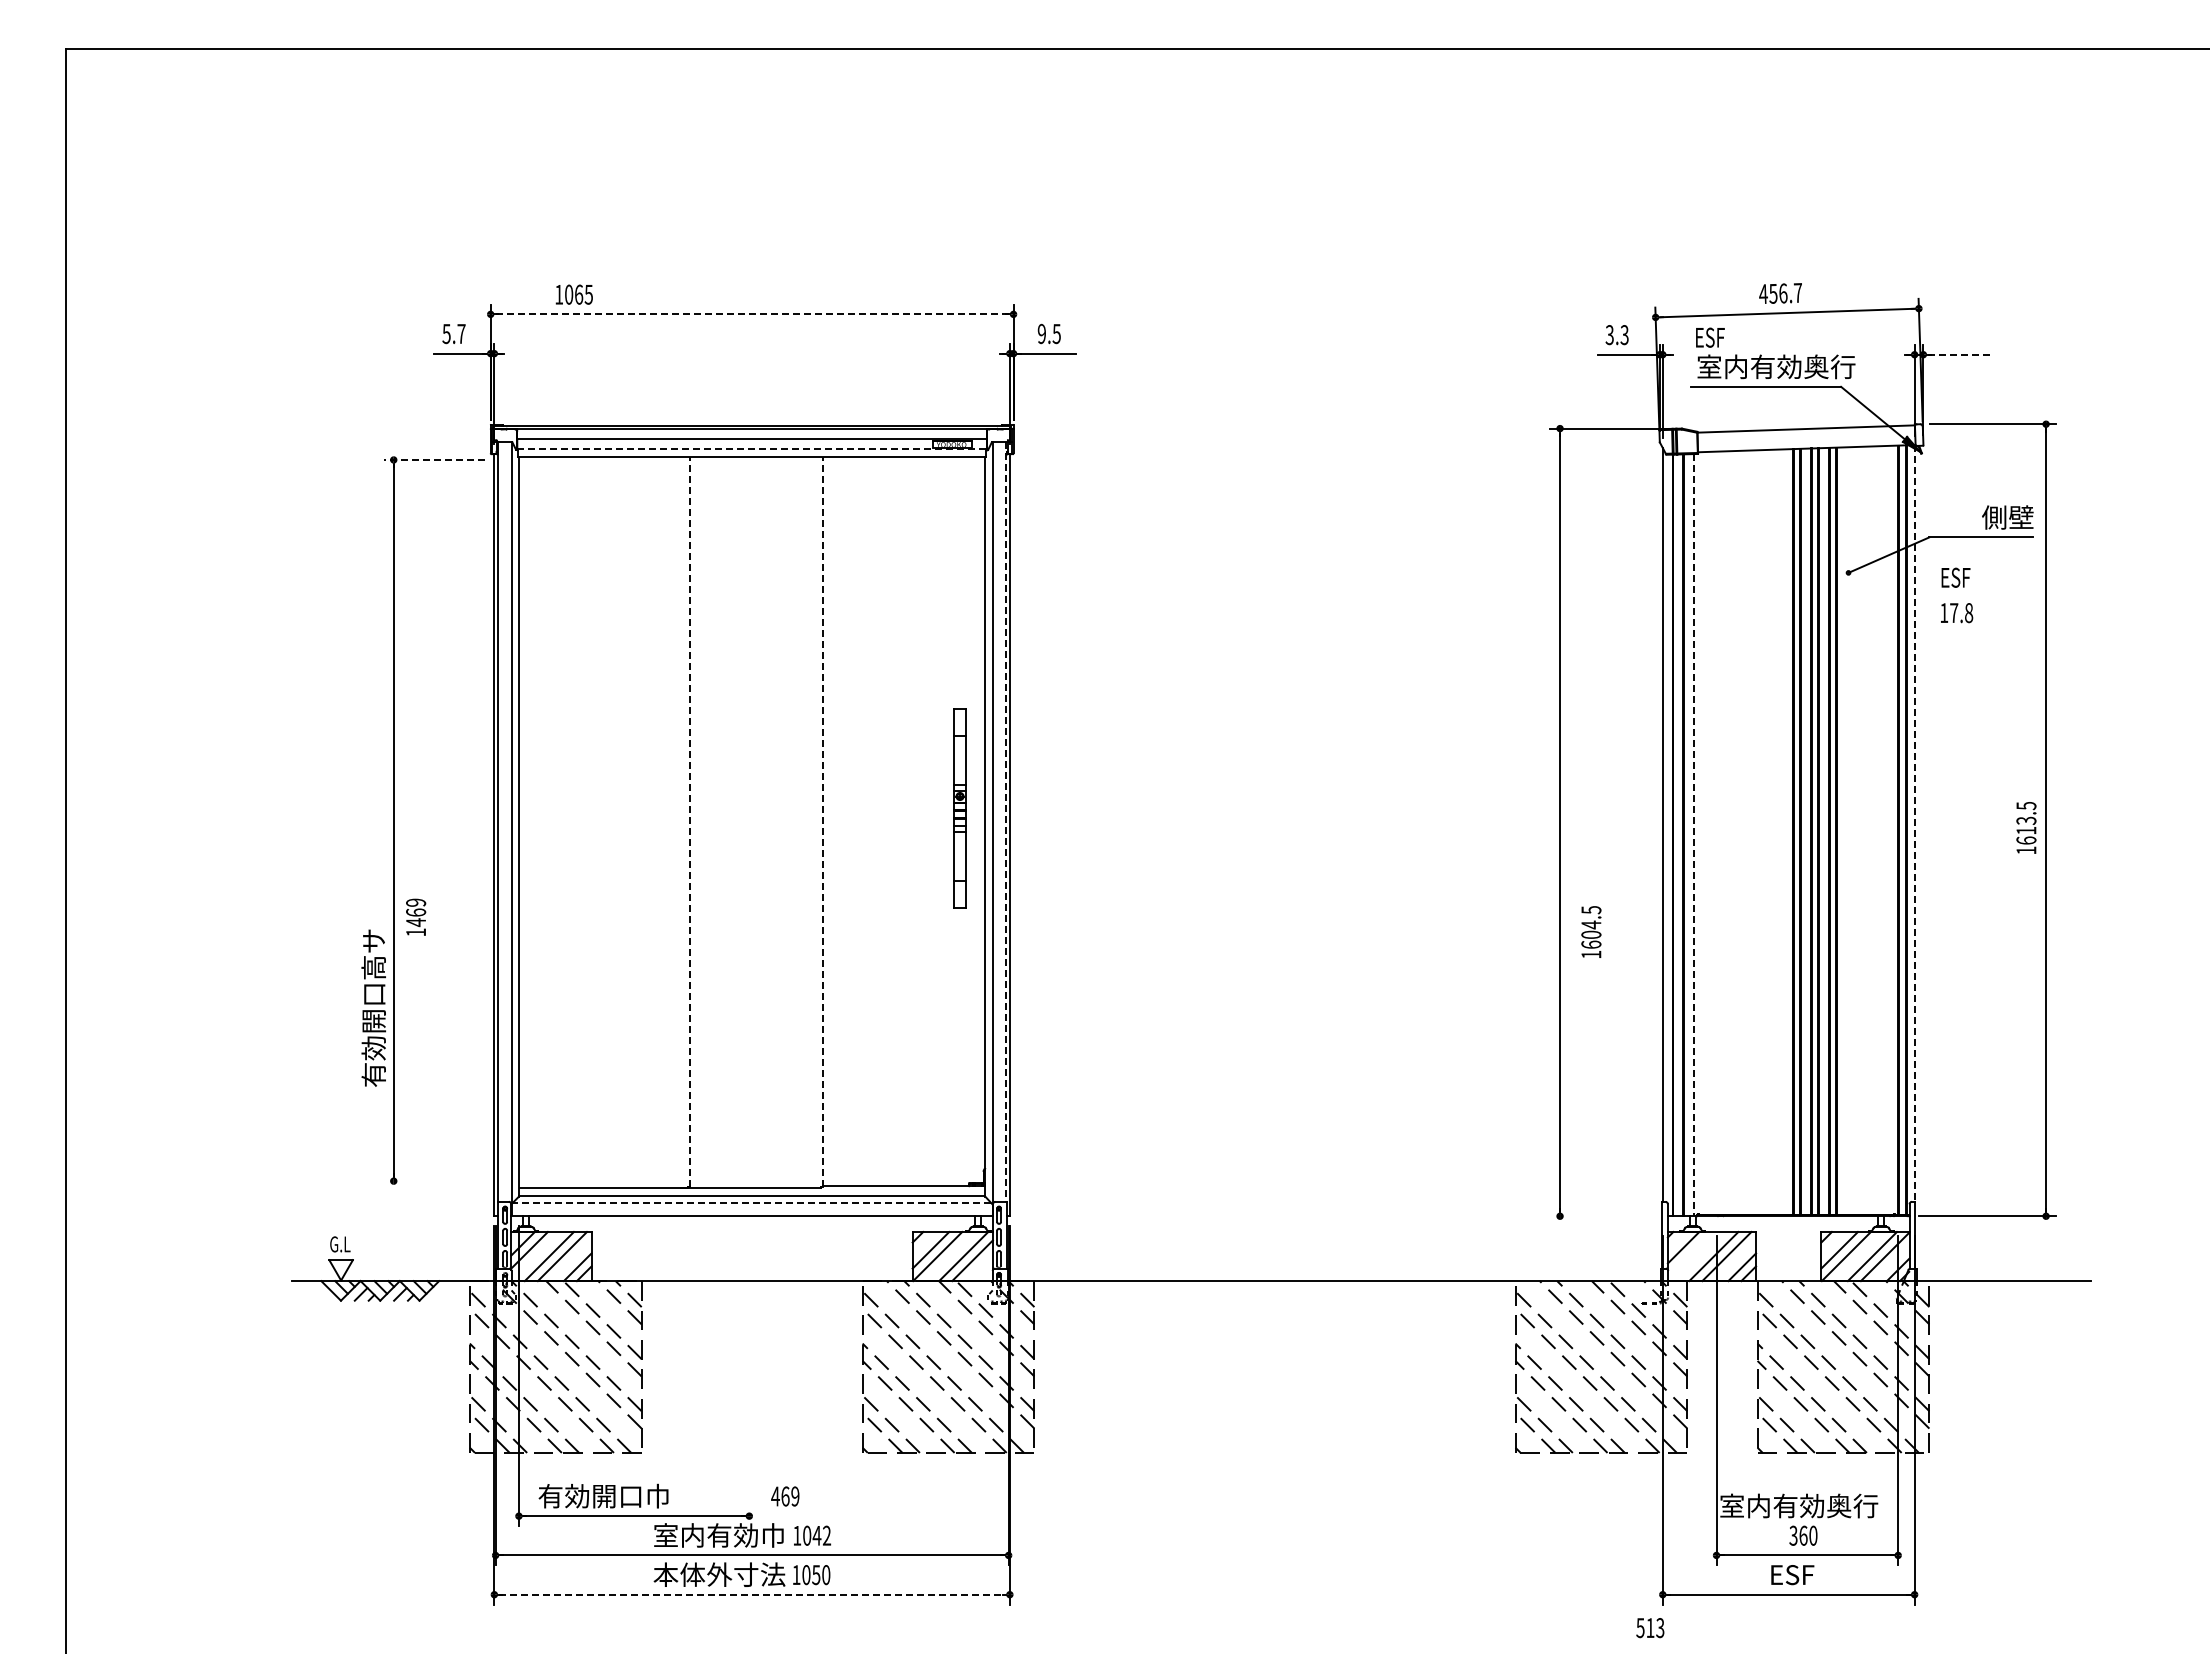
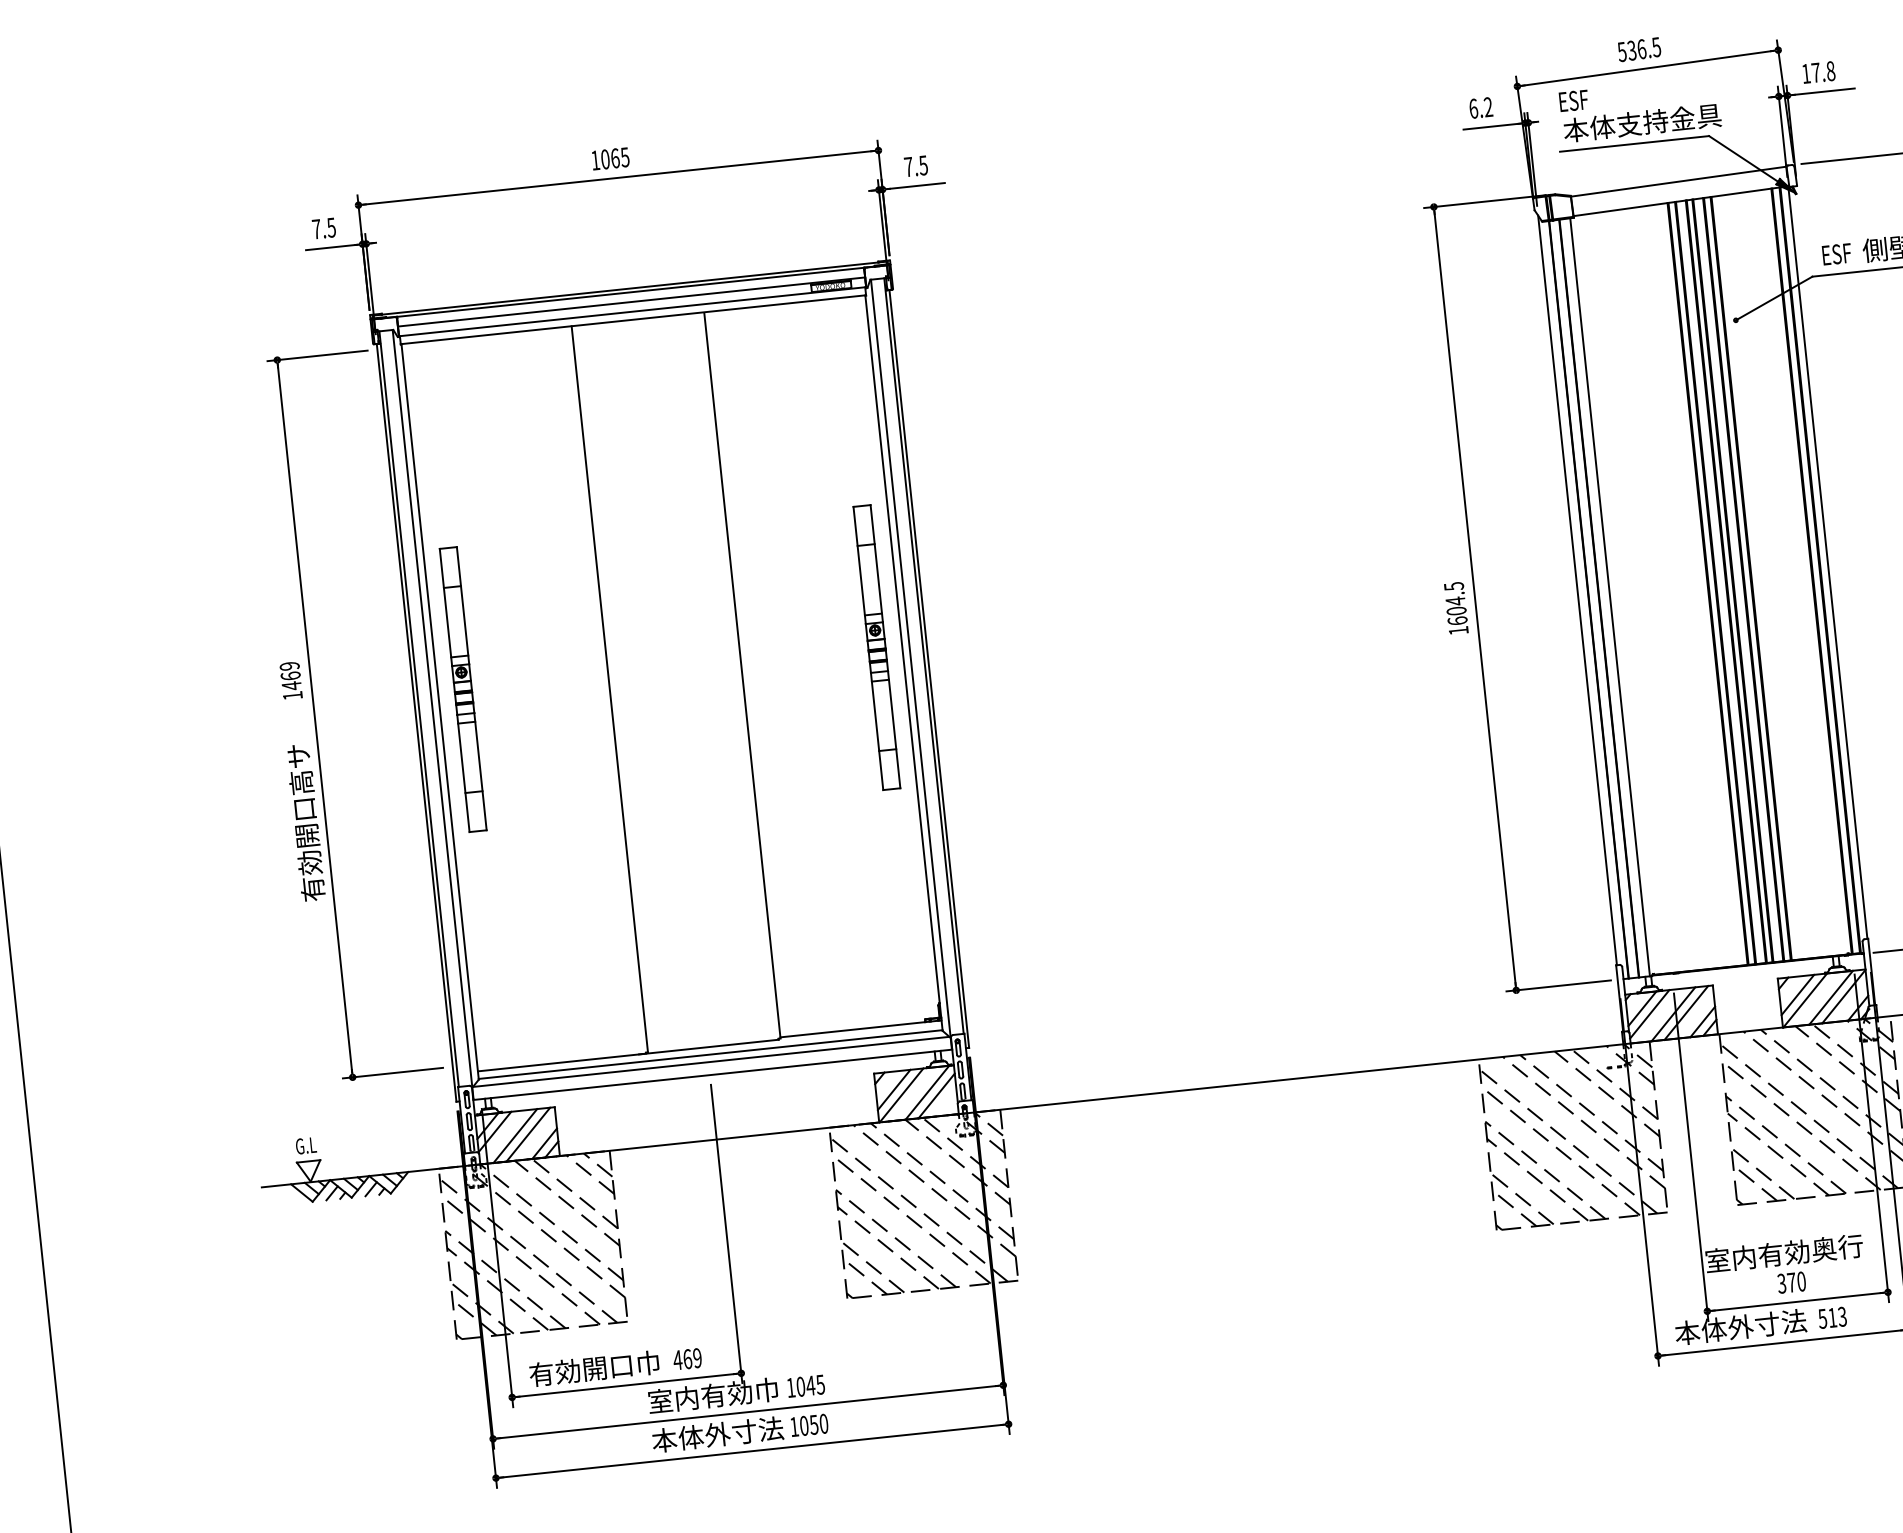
text: (1780, 293) -> (1639, 49), 456.7 -> 536.5
text: (573, 294) -> (609, 158), moved
line: (752, 314) -> (618, 177), dashed -> solid
text: (1041, 333) -> (908, 166), 9.5 -> 7.5
text: (453, 334) -> (323, 229), 5.7 -> 7.5
text: (1616, 335) -> (1480, 108), 3.3 -> 6.2
line: (1960, 354) -> (1824, 91), dashed -> solid
text: (1776, 366) -> (1642, 122), 室内有効奥行 -> 本体支持金具
line: (752, 448) -> (632, 311), dashed -> solid
line: (433, 459) -> (316, 355), dashed -> solid
text: (1955, 577) -> (1836, 254), moved
text: (1957, 613) -> (1819, 72), moved
part: (544, 806) -> (463, 688), added
part: (959, 808) -> (876, 647), size x1.43
line: (690, 821) -> (610, 688), dashed -> solid
line: (823, 821) -> (742, 674), dashed -> solid
line: (1005, 821) -> (923, 655), dashed -> solid
line: (1914, 823) -> (1827, 562), dashed -> solid
line: (1694, 835) -> (1610, 597), dashed -> solid
text: (416, 916) -> (291, 679), moved
text: (1591, 931) -> (1456, 607), moved
text: (373, 1007) -> (305, 822), moved
line: (433, 1181) -> (392, 1073), added
line: (751, 1203) -> (710, 1062), dashed -> solid
line: (1602, 1216) -> (1558, 986), added
line: (1690, 1254) -> (1649, 1014), added
line: (749, 1375) -> (726, 1233), added
text: (785, 1496) -> (687, 1359), moved
text: (826, 1535) -> (820, 1384), 1042 -> 1045
text: (1803, 1535) -> (1791, 1282), 360 -> 370
text: (1748, 1574) -> (1741, 1326), ESF -> 本体外寸法
line: (752, 1594) -> (752, 1450), dashed -> solid
text: (1650, 1628) -> (1832, 1318), moved

